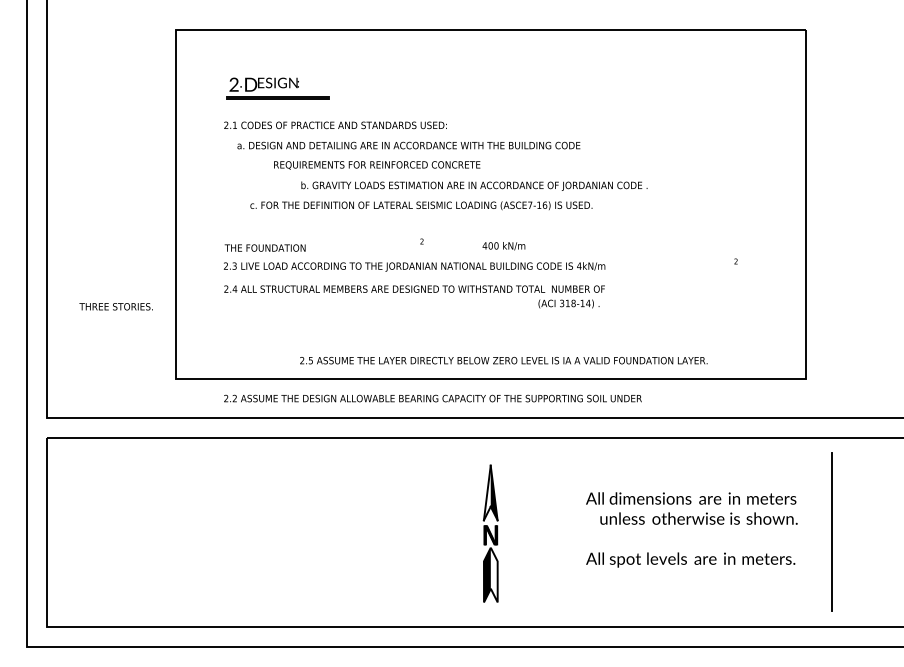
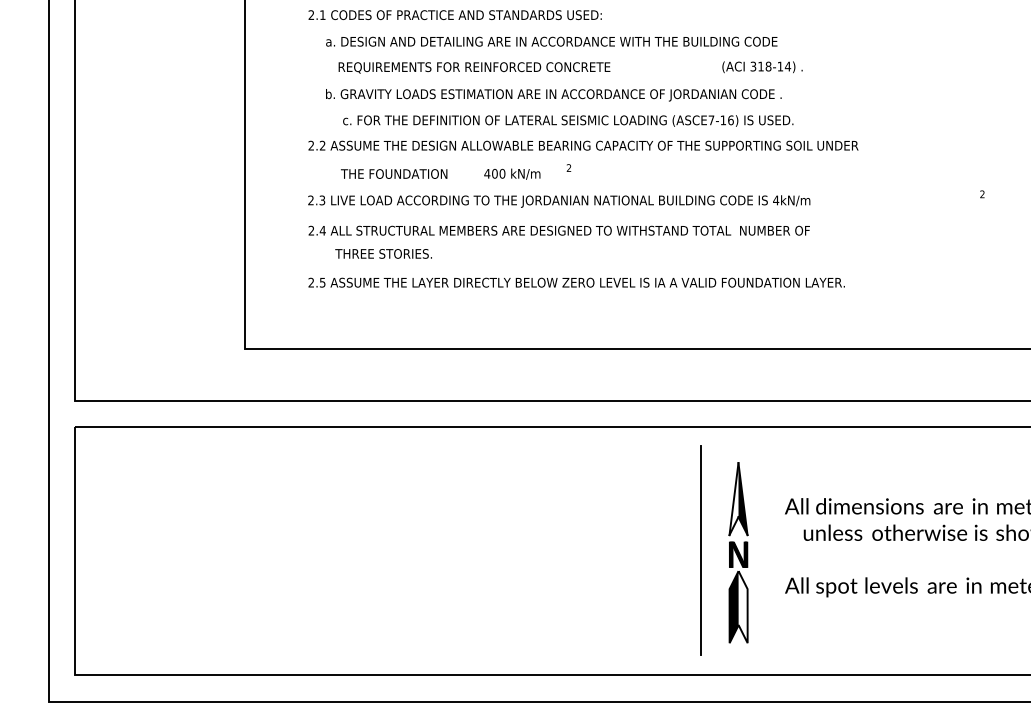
text: (377, 165) -> (474, 67), moved
text: (474, 185) -> (553, 94), moved
text: (503, 246) -> (511, 174), moved
text: (264, 247) -> (393, 173), moved
text: (568, 303) -> (761, 66), moved
text: (115, 306) -> (382, 253), moved
text: (503, 360) -> (576, 282), moved
text: (432, 398) -> (582, 145), moved
line: (522, 531) -> (701, 549), added
part: (490, 533) -> (738, 552), moved

